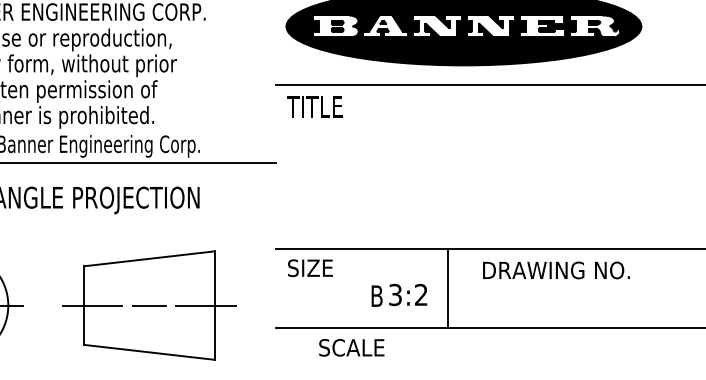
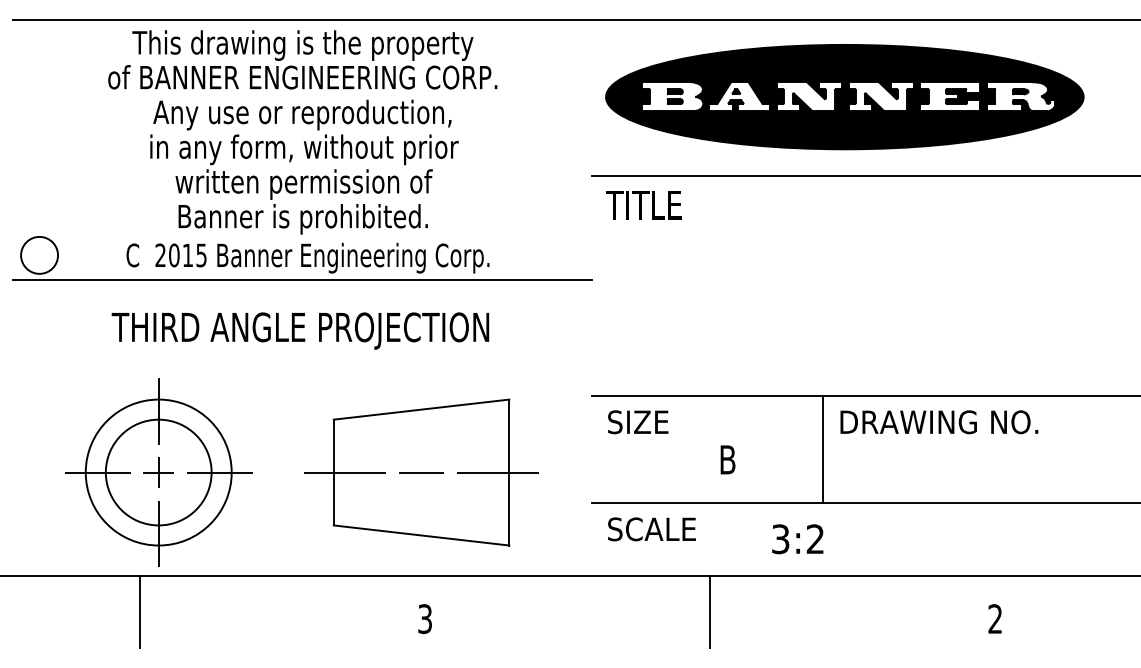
text: (556, 270) -> (939, 422), moved
text: (407, 295) -> (797, 539), moved
text: (351, 347) -> (651, 529), moved

